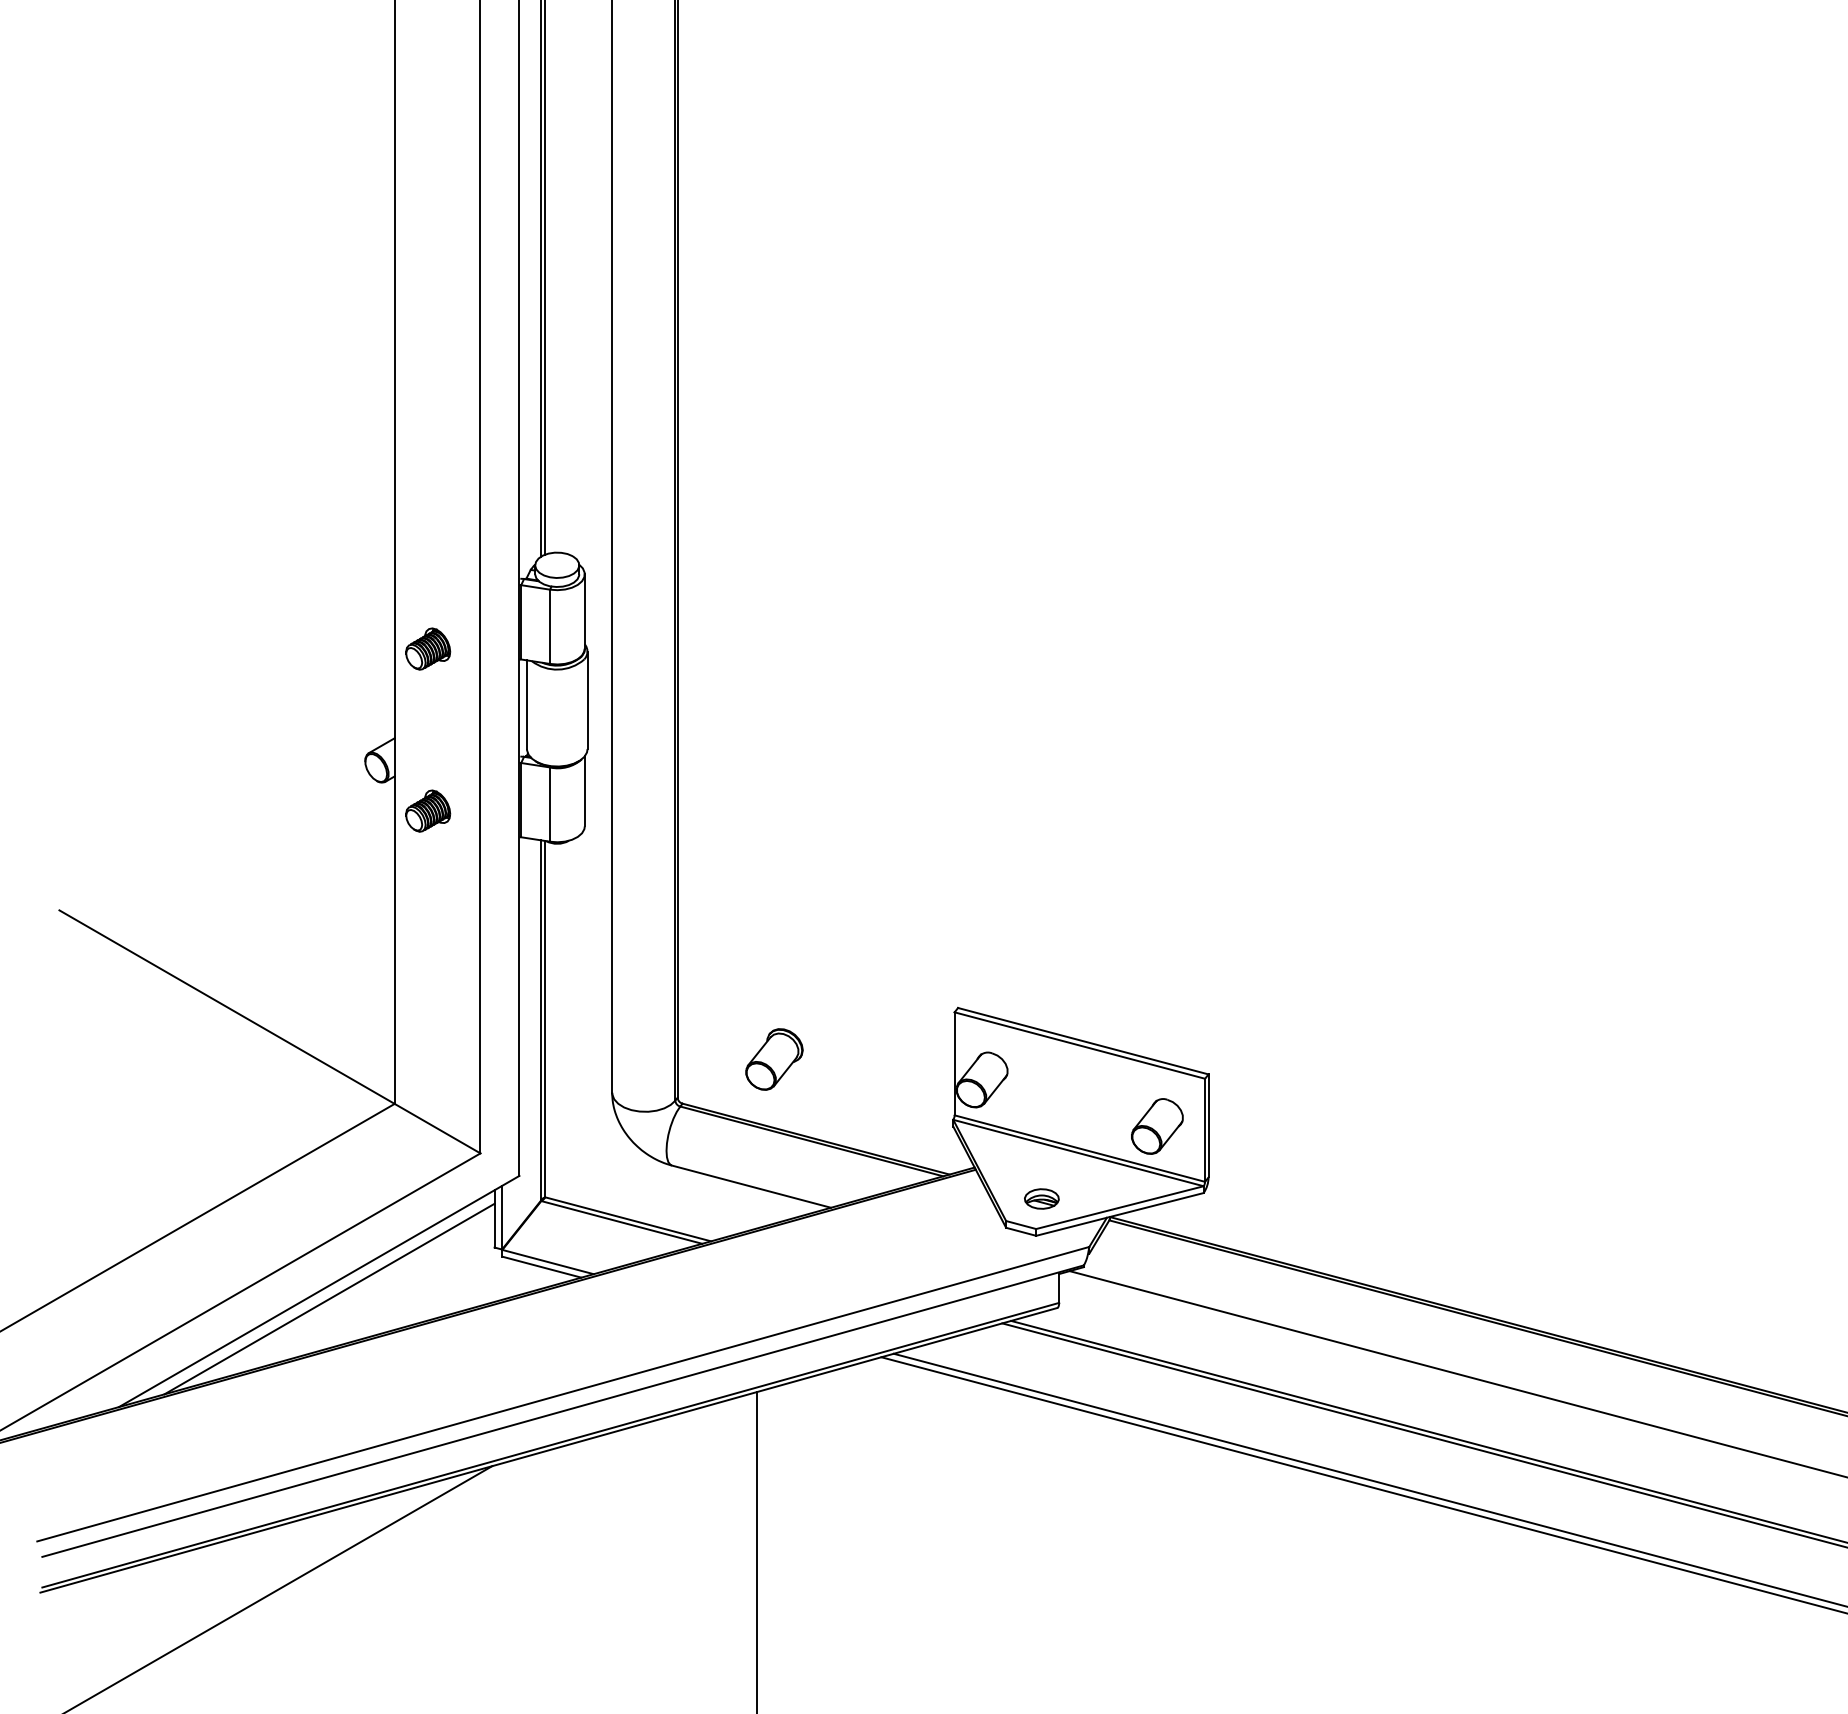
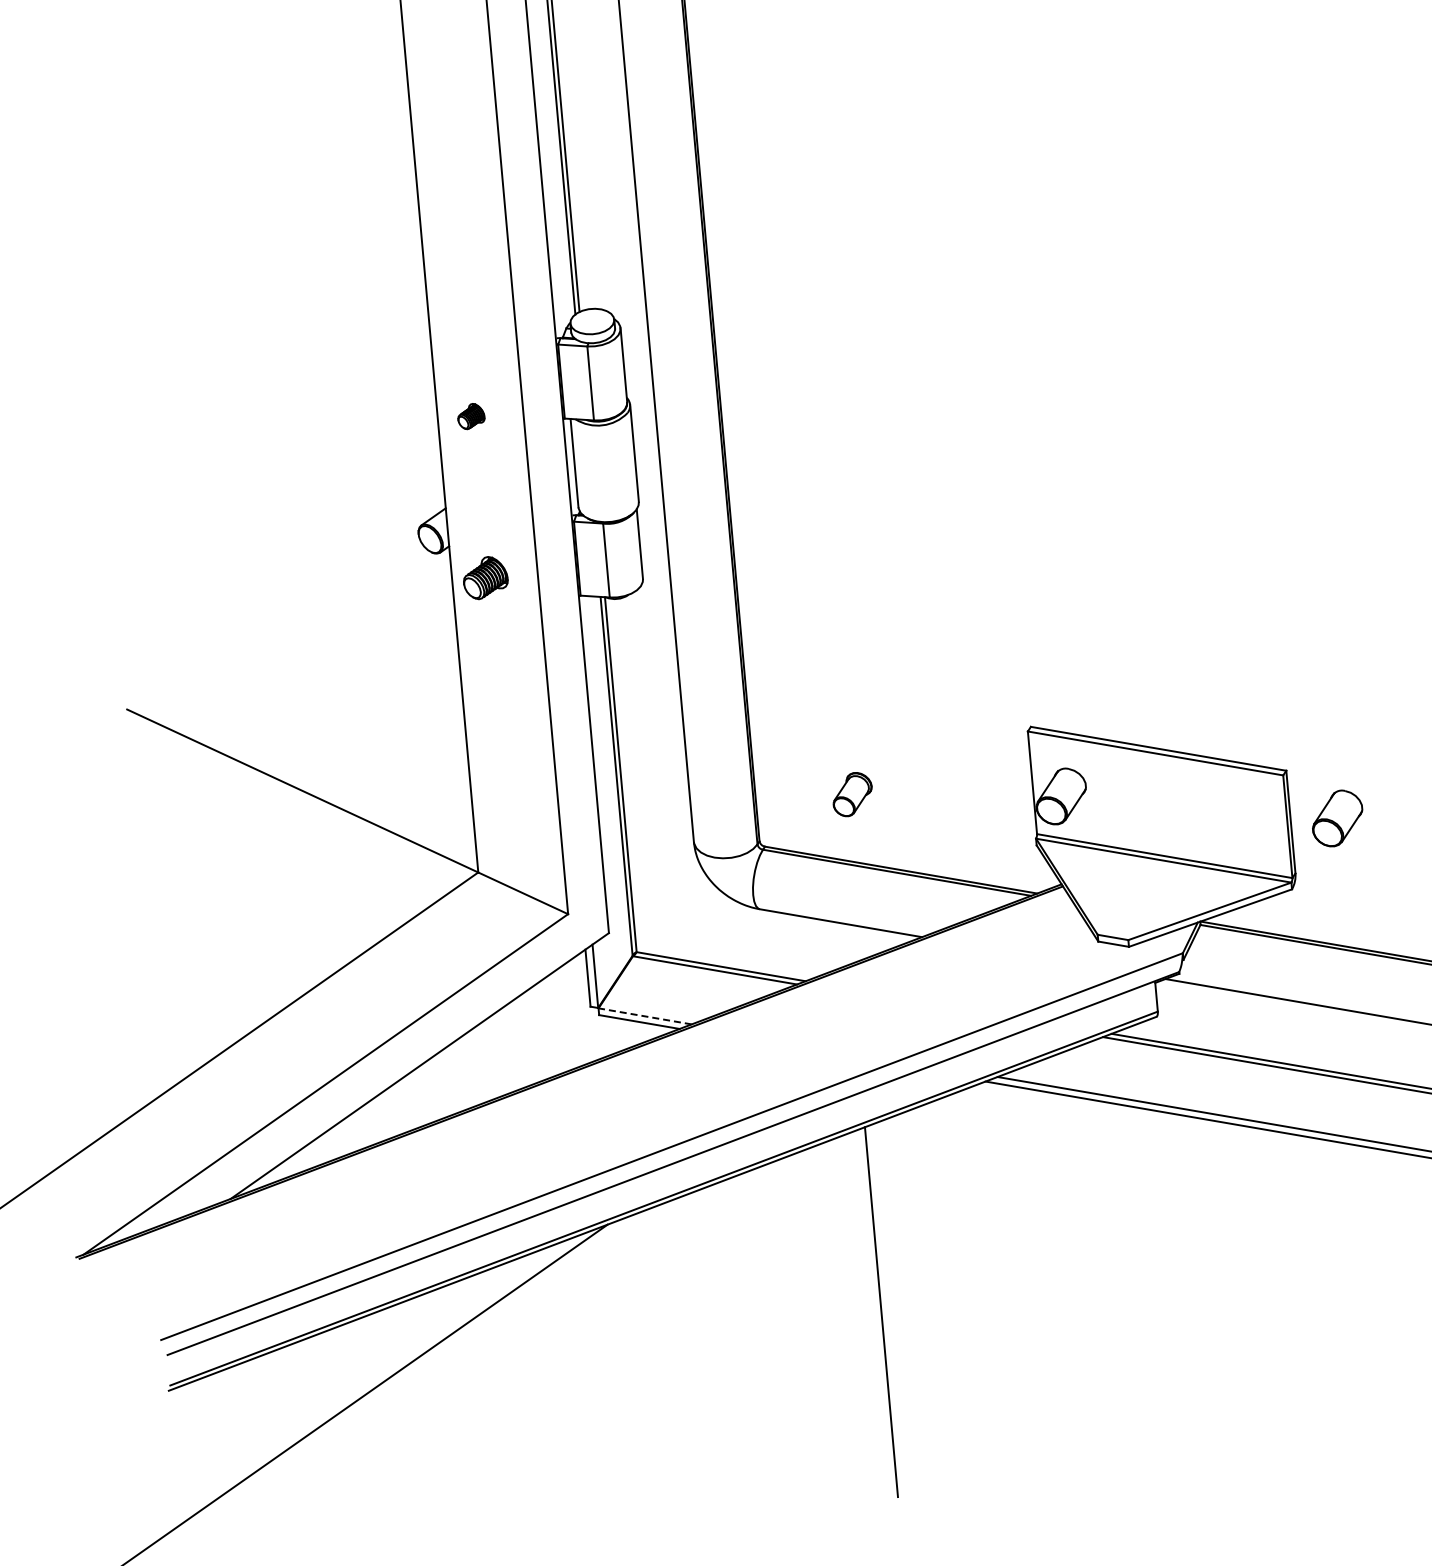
part: (428, 648) -> (471, 415), size x0.6
part: (774, 1059) -> (852, 794), size x0.7
part: (1157, 1126) -> (1337, 818), moved
part: (1041, 1198) -> (1130, 909), removed
line: (547, 1261) -> (644, 1015), solid -> dashed
line: (329, 1298) -> (430, 1072), removed

